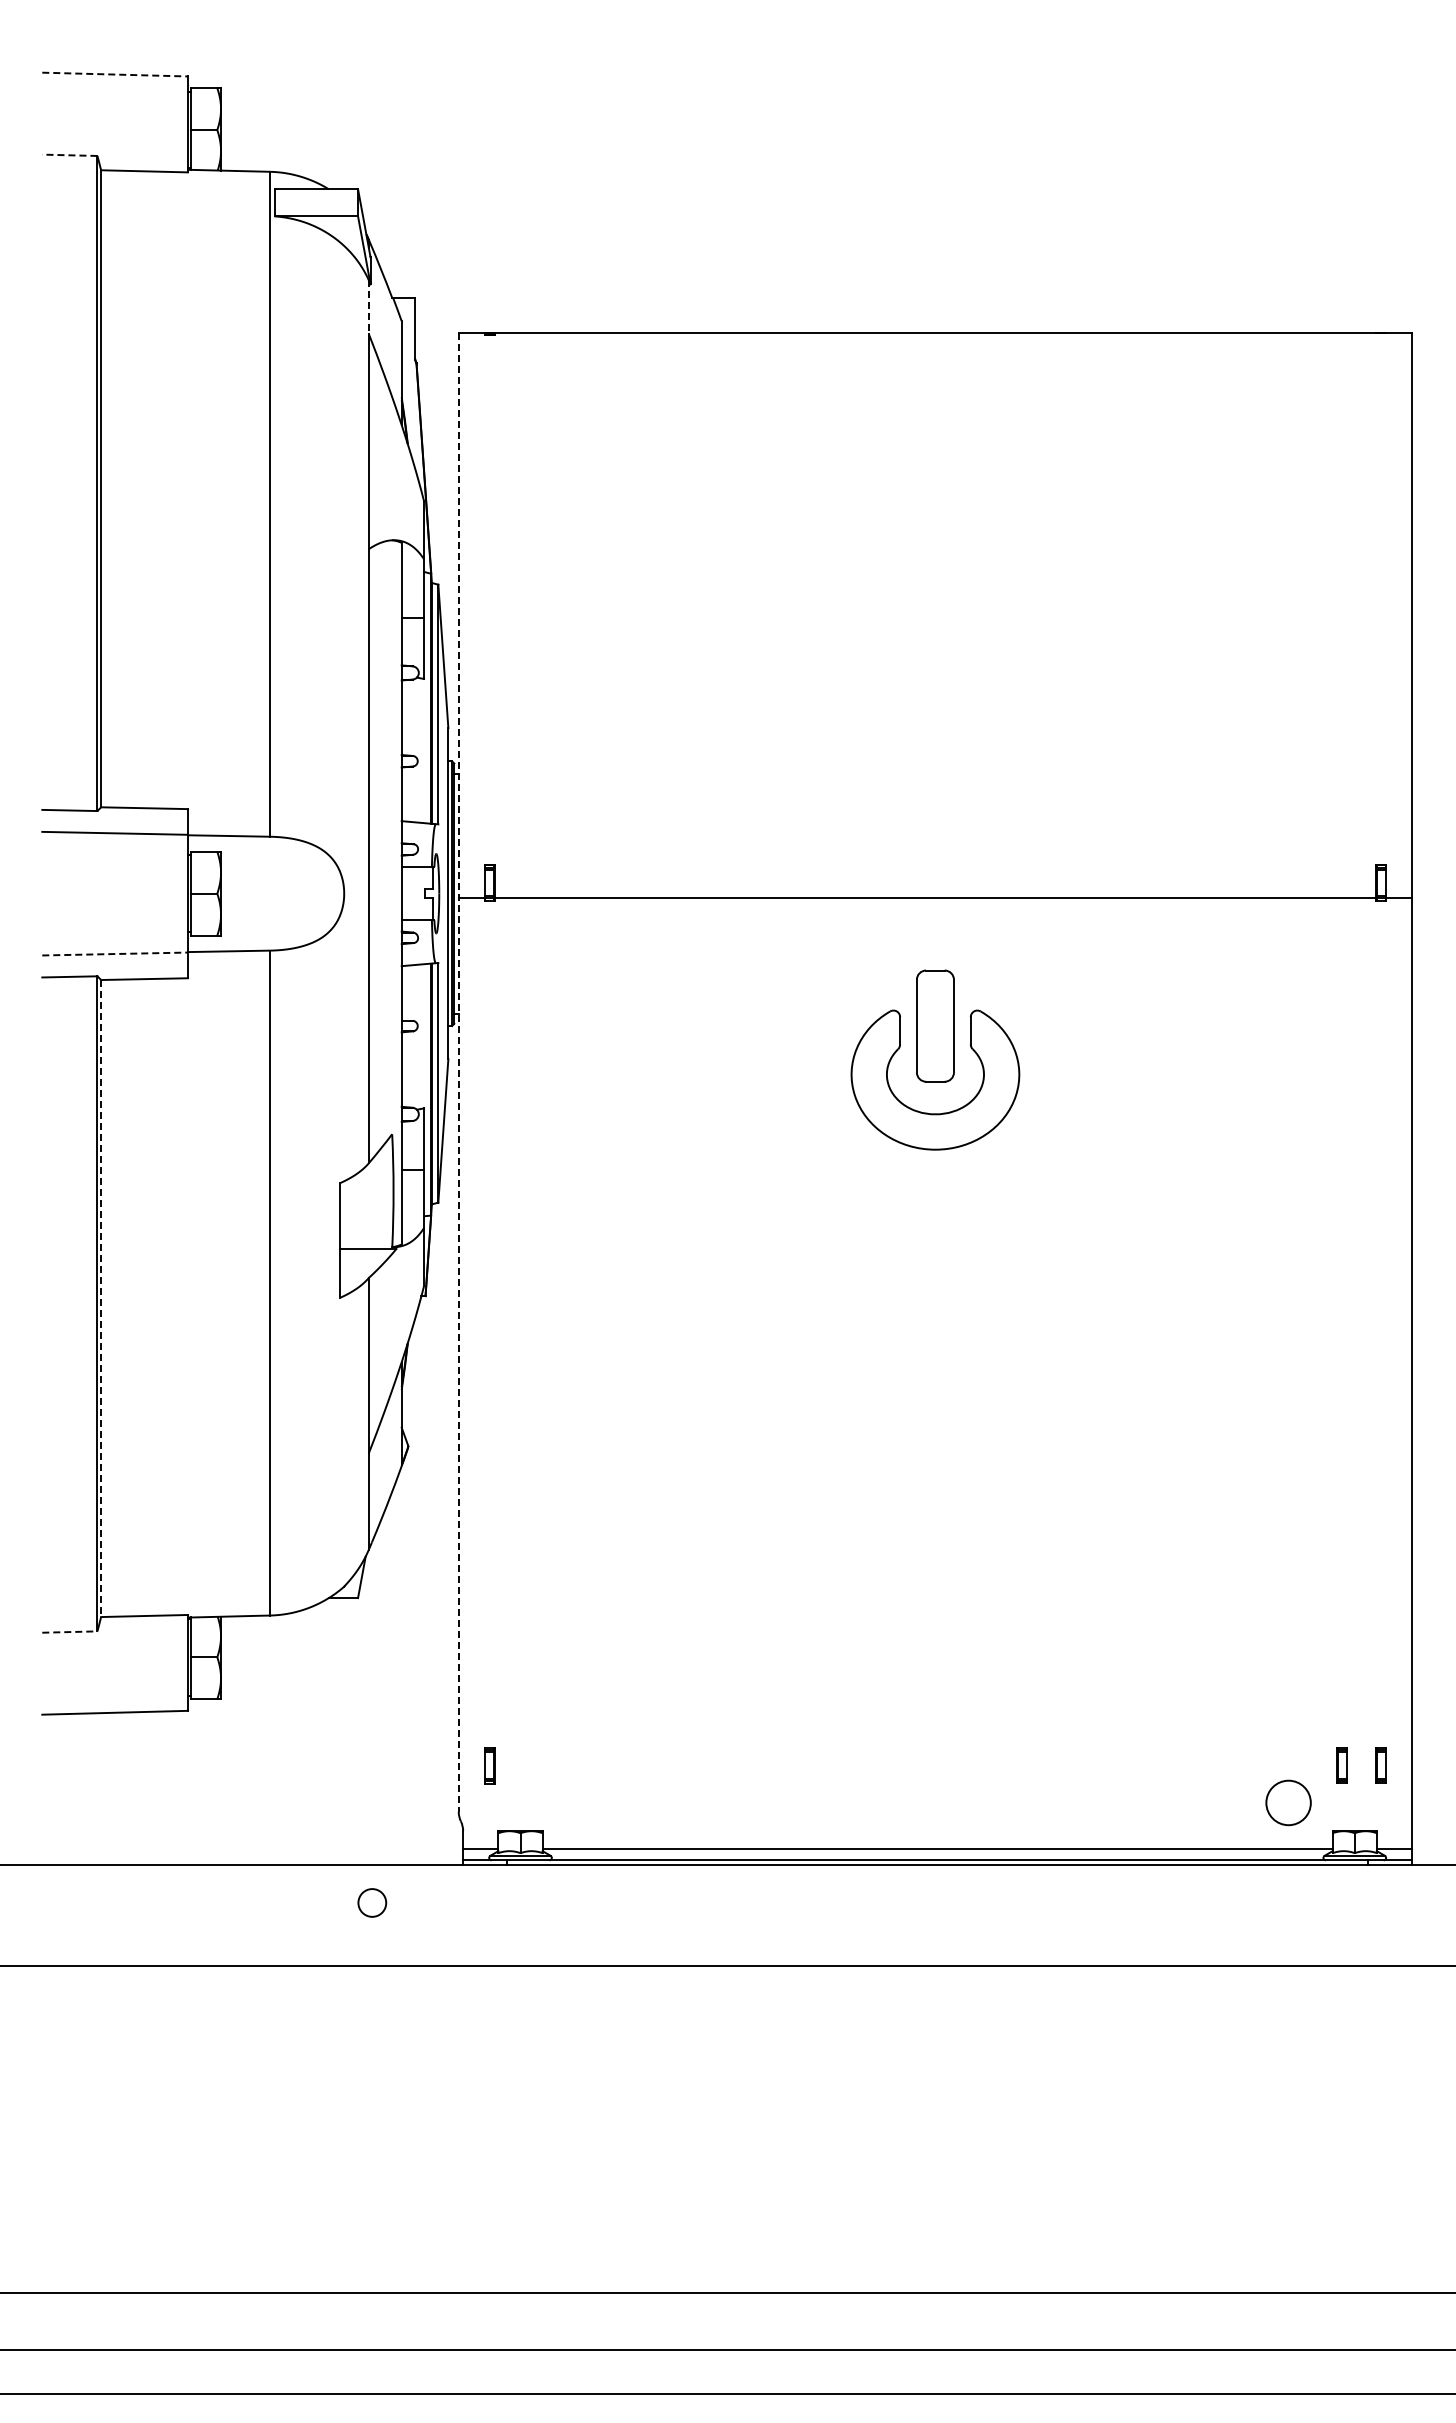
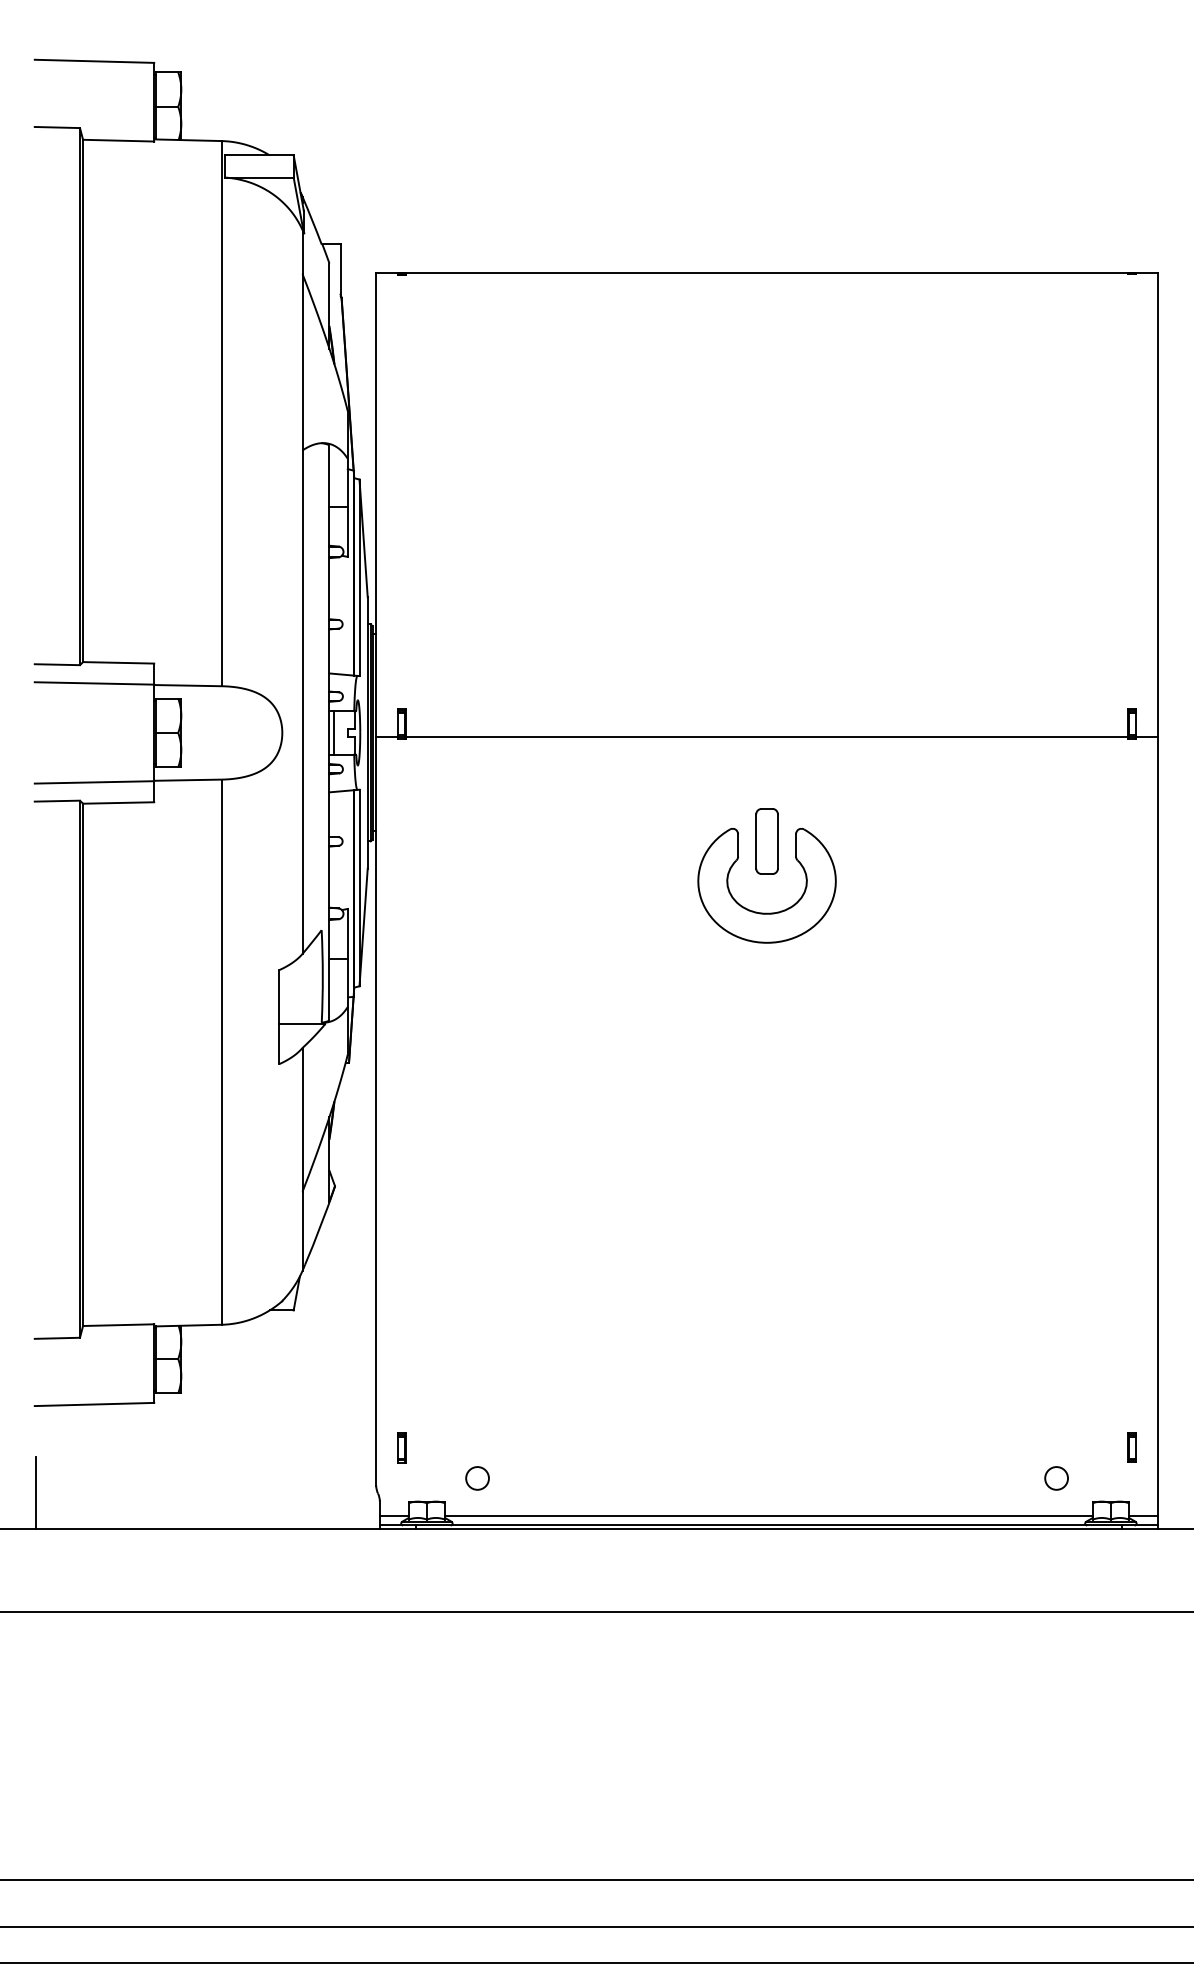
line: (115, 74) -> (94, 61), dashed -> solid
line: (69, 155) -> (57, 127), dashed -> solid
line: (368, 307) -> (302, 252), dashed -> solid
line: (406, 893) -> (333, 732), added
line: (115, 954) -> (94, 782), dashed -> solid
part: (935, 1025) -> (767, 840), size x0.71
line: (458, 1072) -> (376, 879), dashed -> solid
line: (101, 1298) -> (83, 1064), dashed -> solid
line: (69, 1632) -> (57, 1338), dashed -> solid
part: (1341, 1765) -> (1100, 1447), removed
circle: (1288, 1802) -> (1056, 1478), size x0.62
line: (43, 1820) -> (35, 1492), added
circle: (372, 1902) -> (477, 1478), moved

